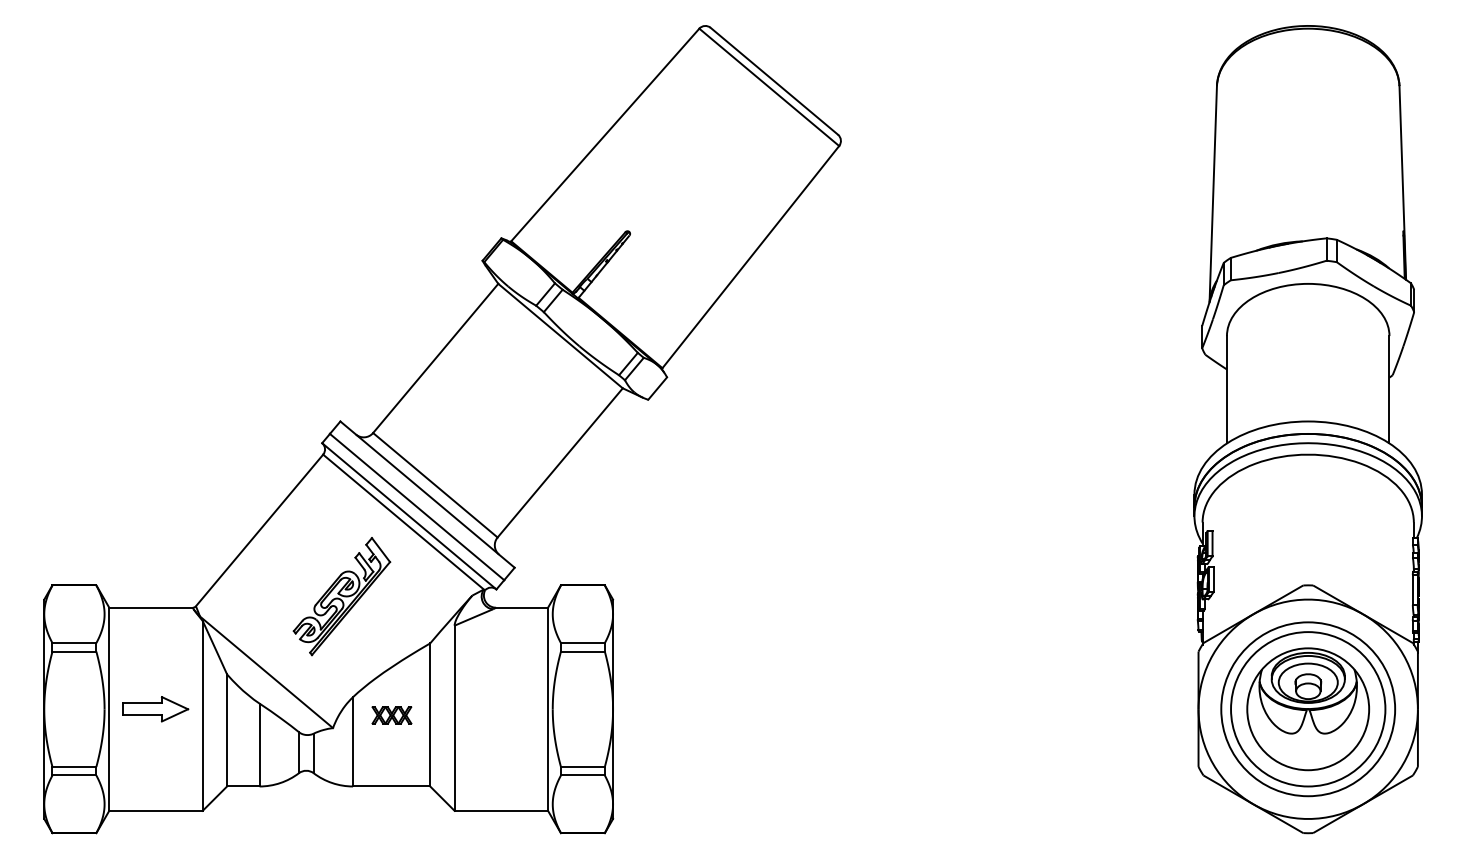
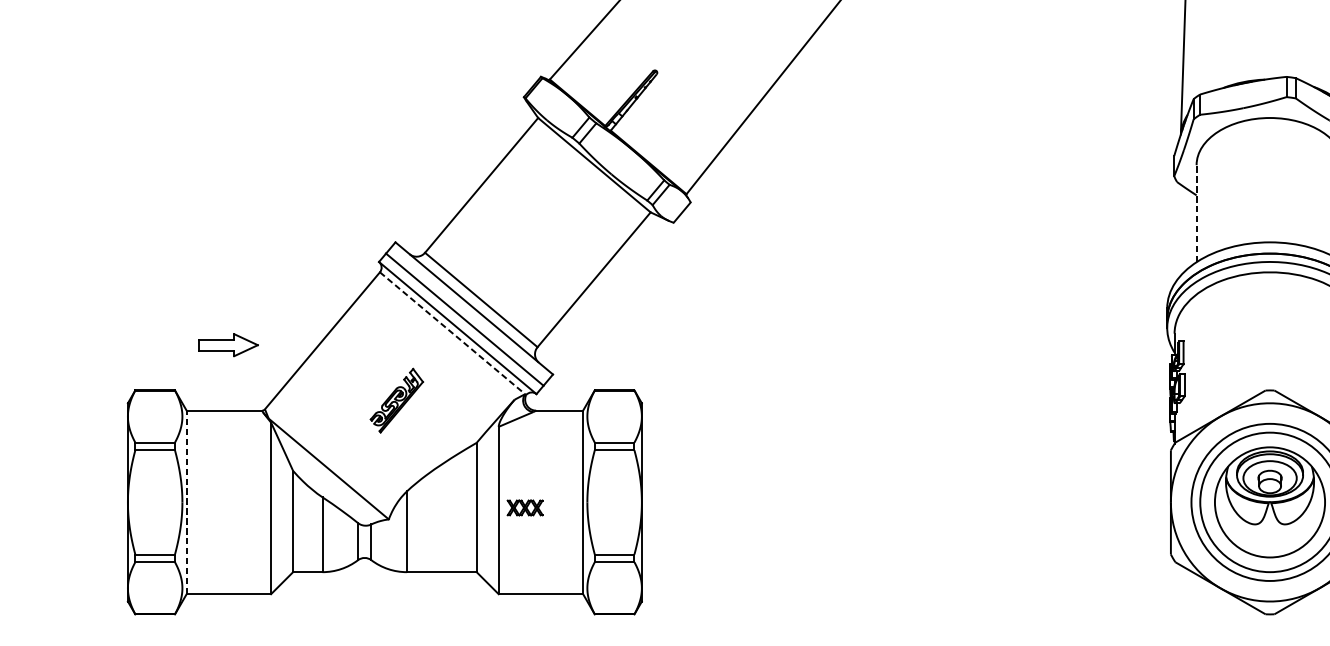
line: (1226, 389) -> (1196, 213), solid -> dashed
line: (403, 522) -> (452, 333), solid -> dashed
part: (341, 596) -> (396, 400), size x0.6
line: (109, 709) -> (186, 502), solid -> dashed
part: (155, 709) -> (228, 345), moved
part: (391, 715) -> (524, 508), moved

